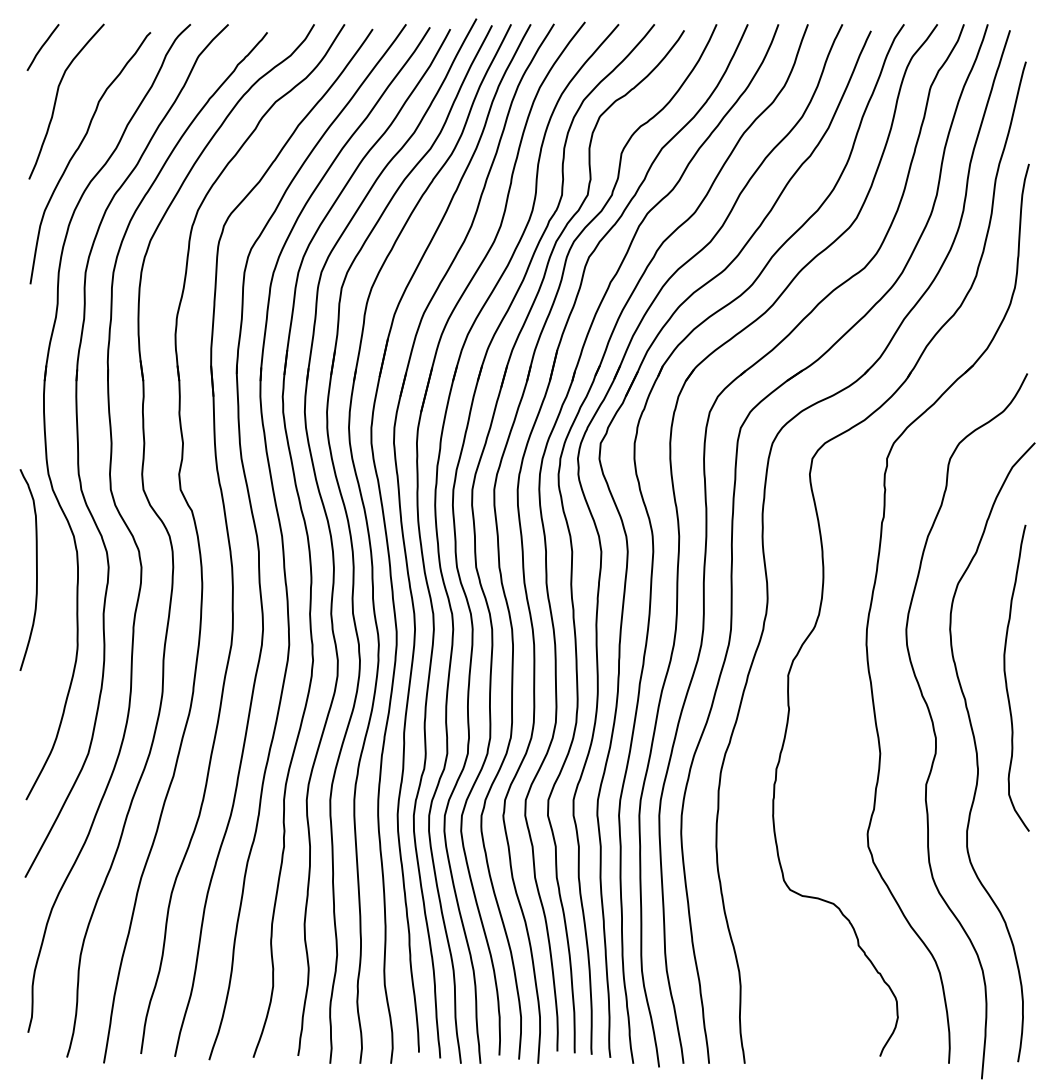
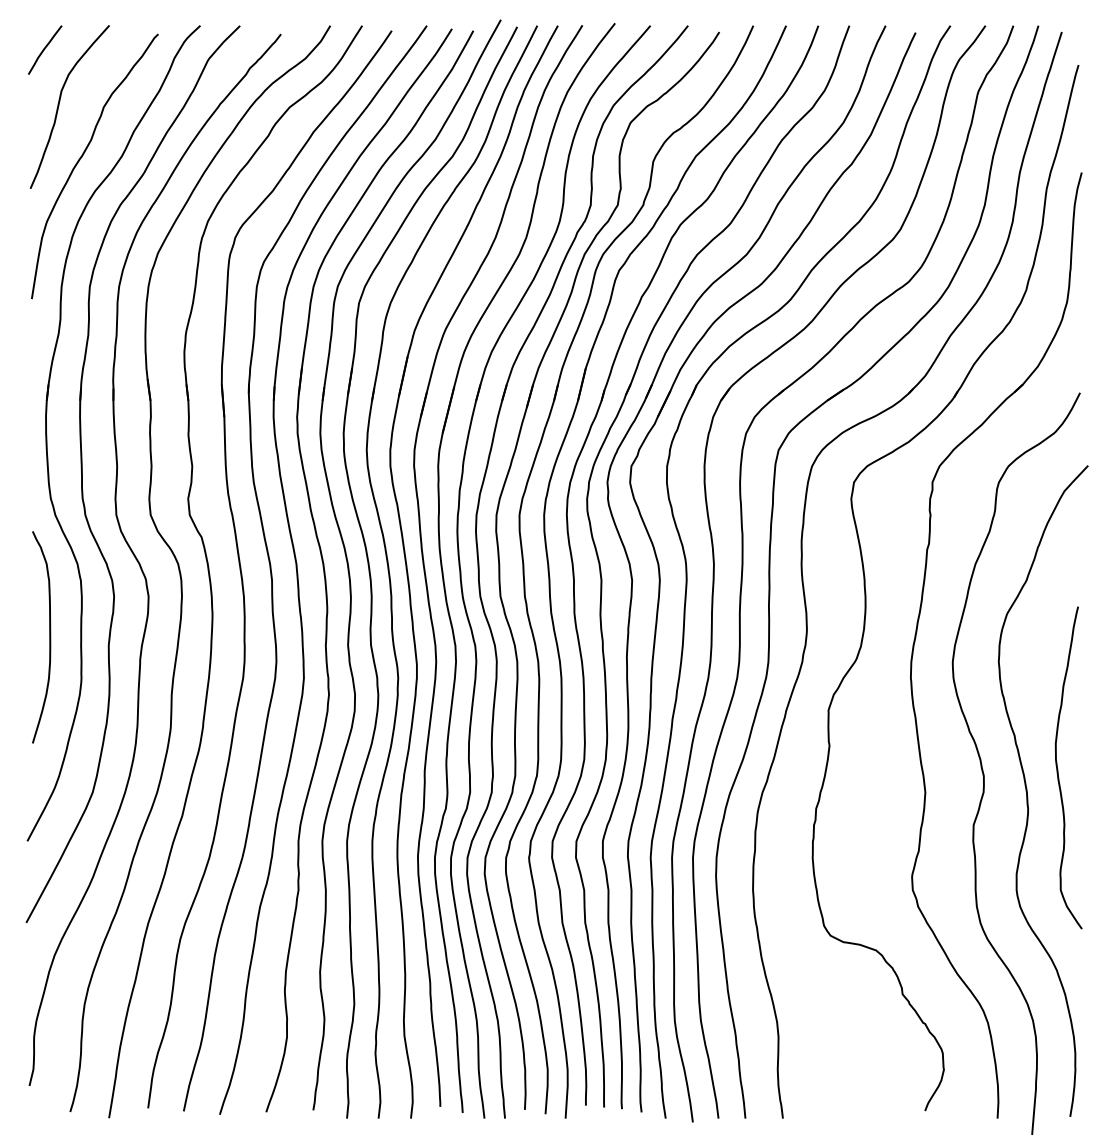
curve: (36, 569) -> (49, 636), moved
curve: (1006, 677) -> (1058, 767), moved

